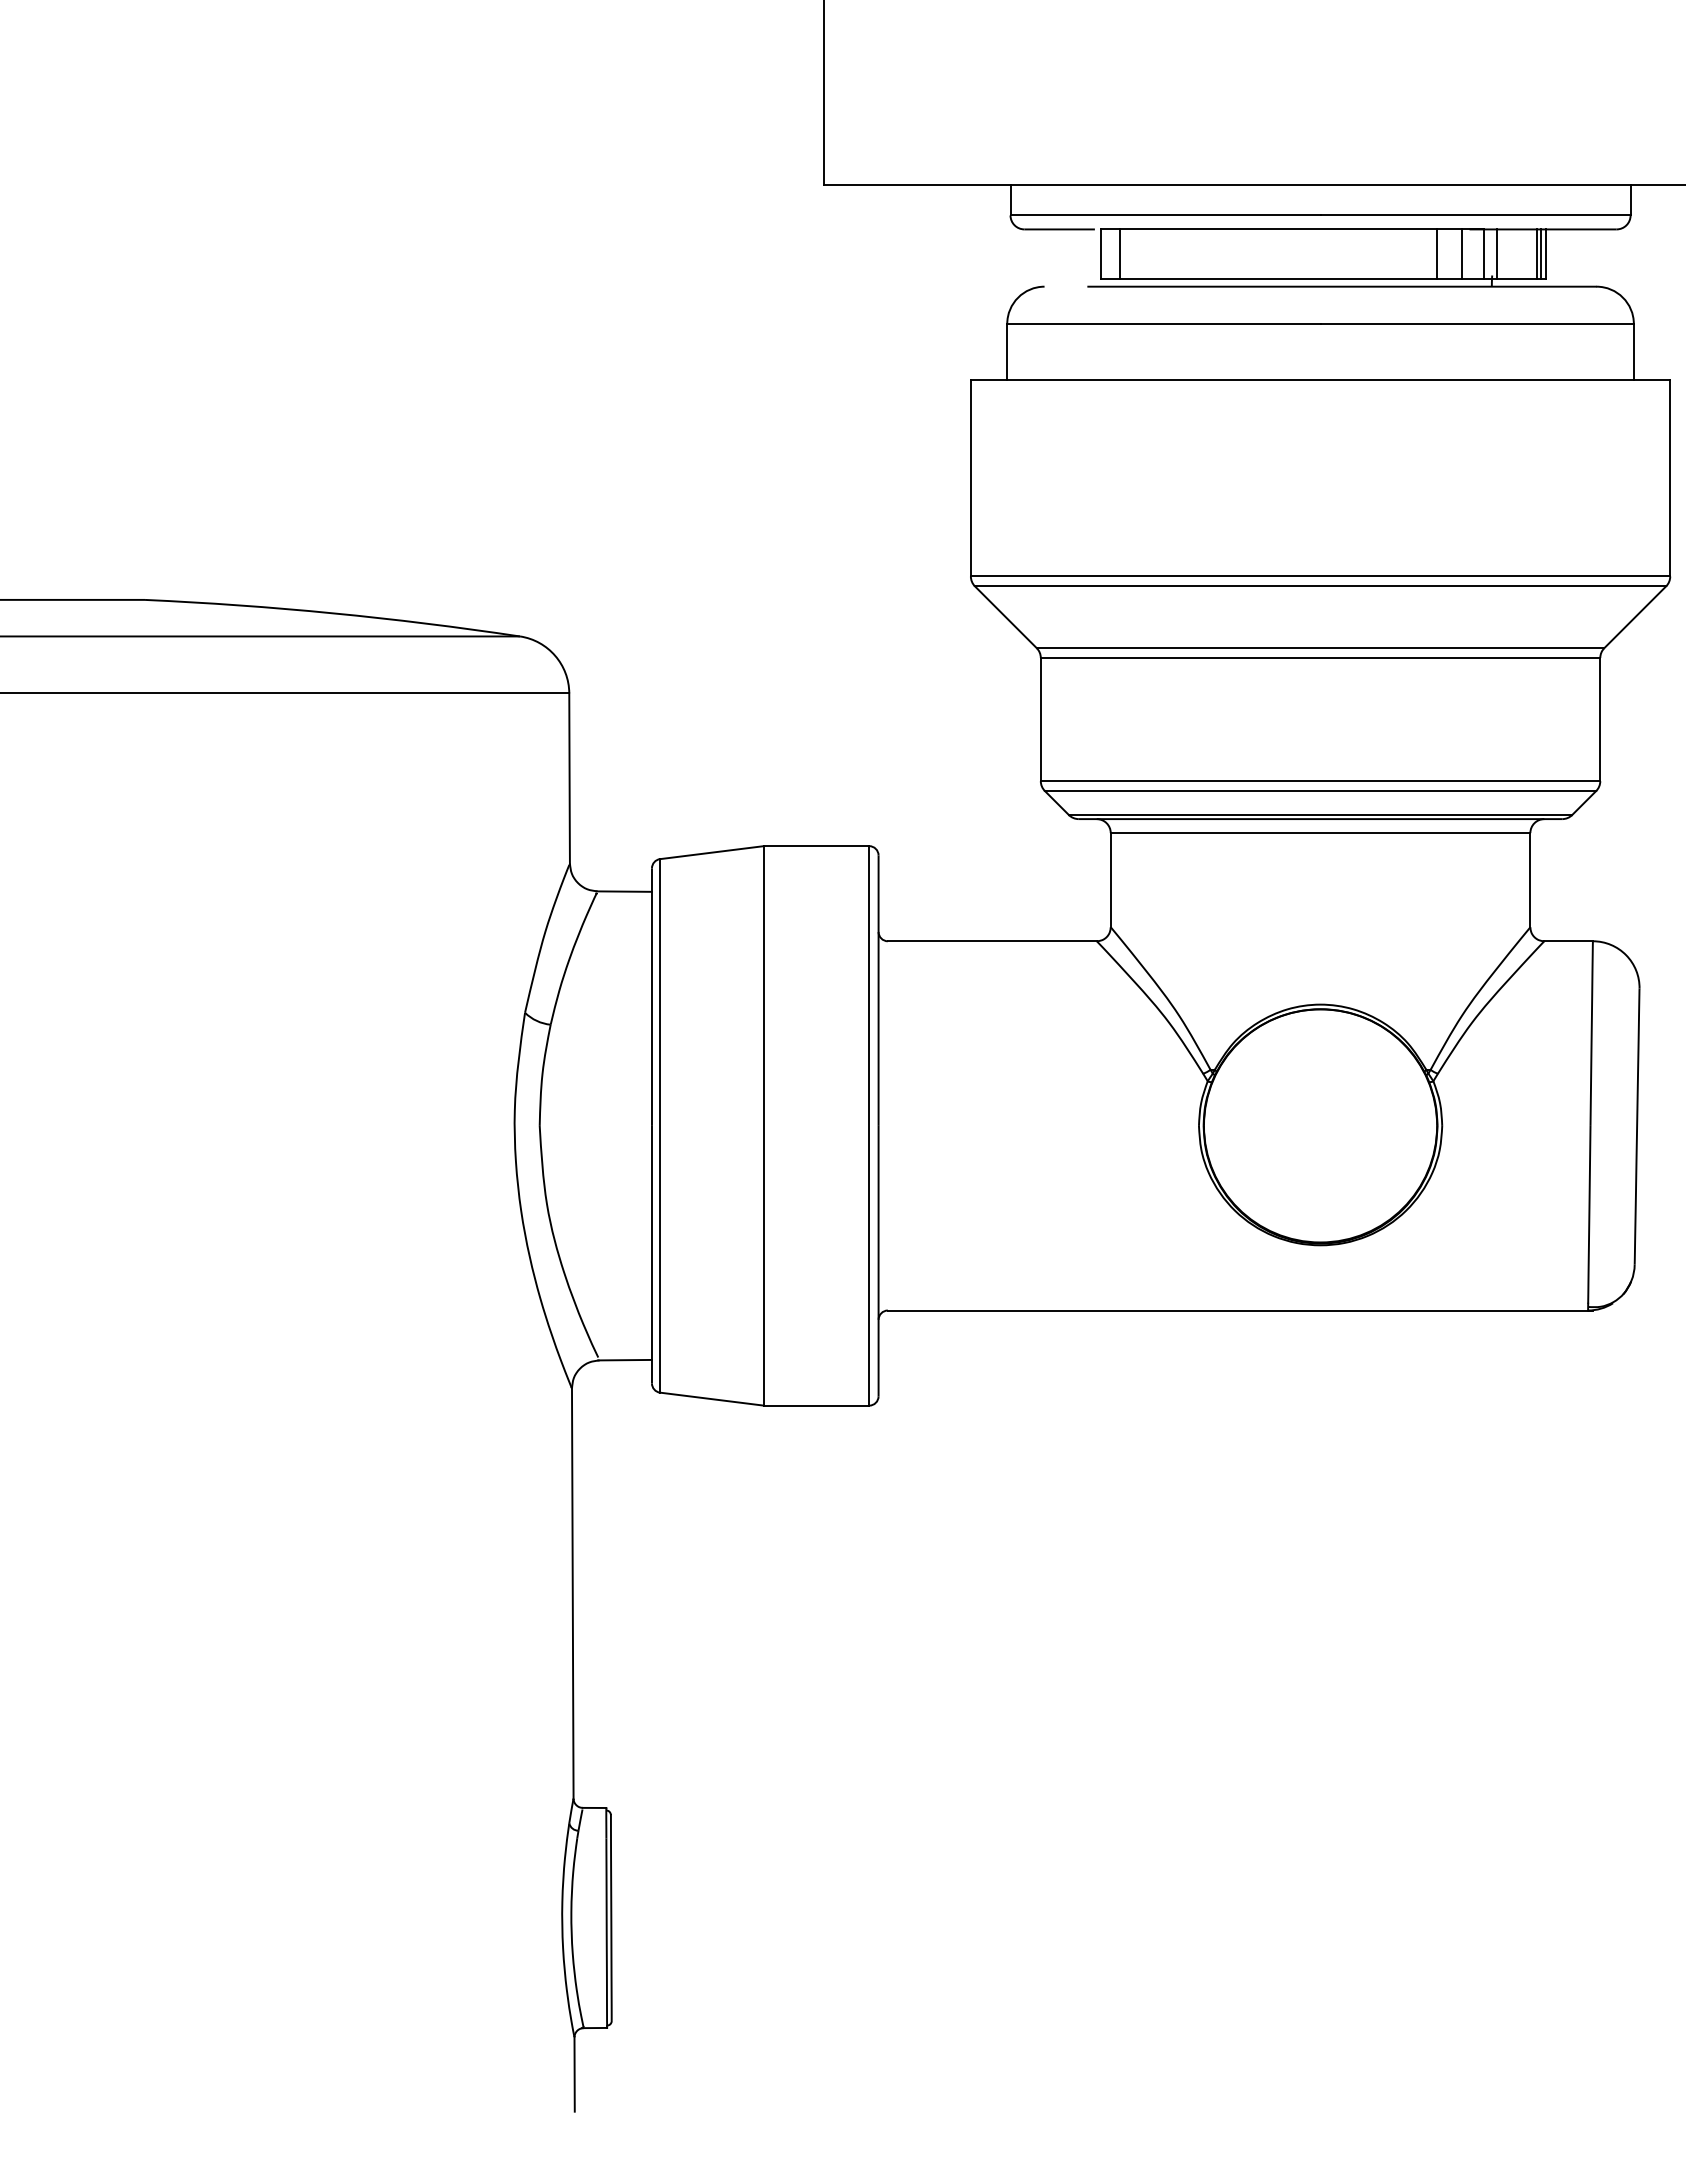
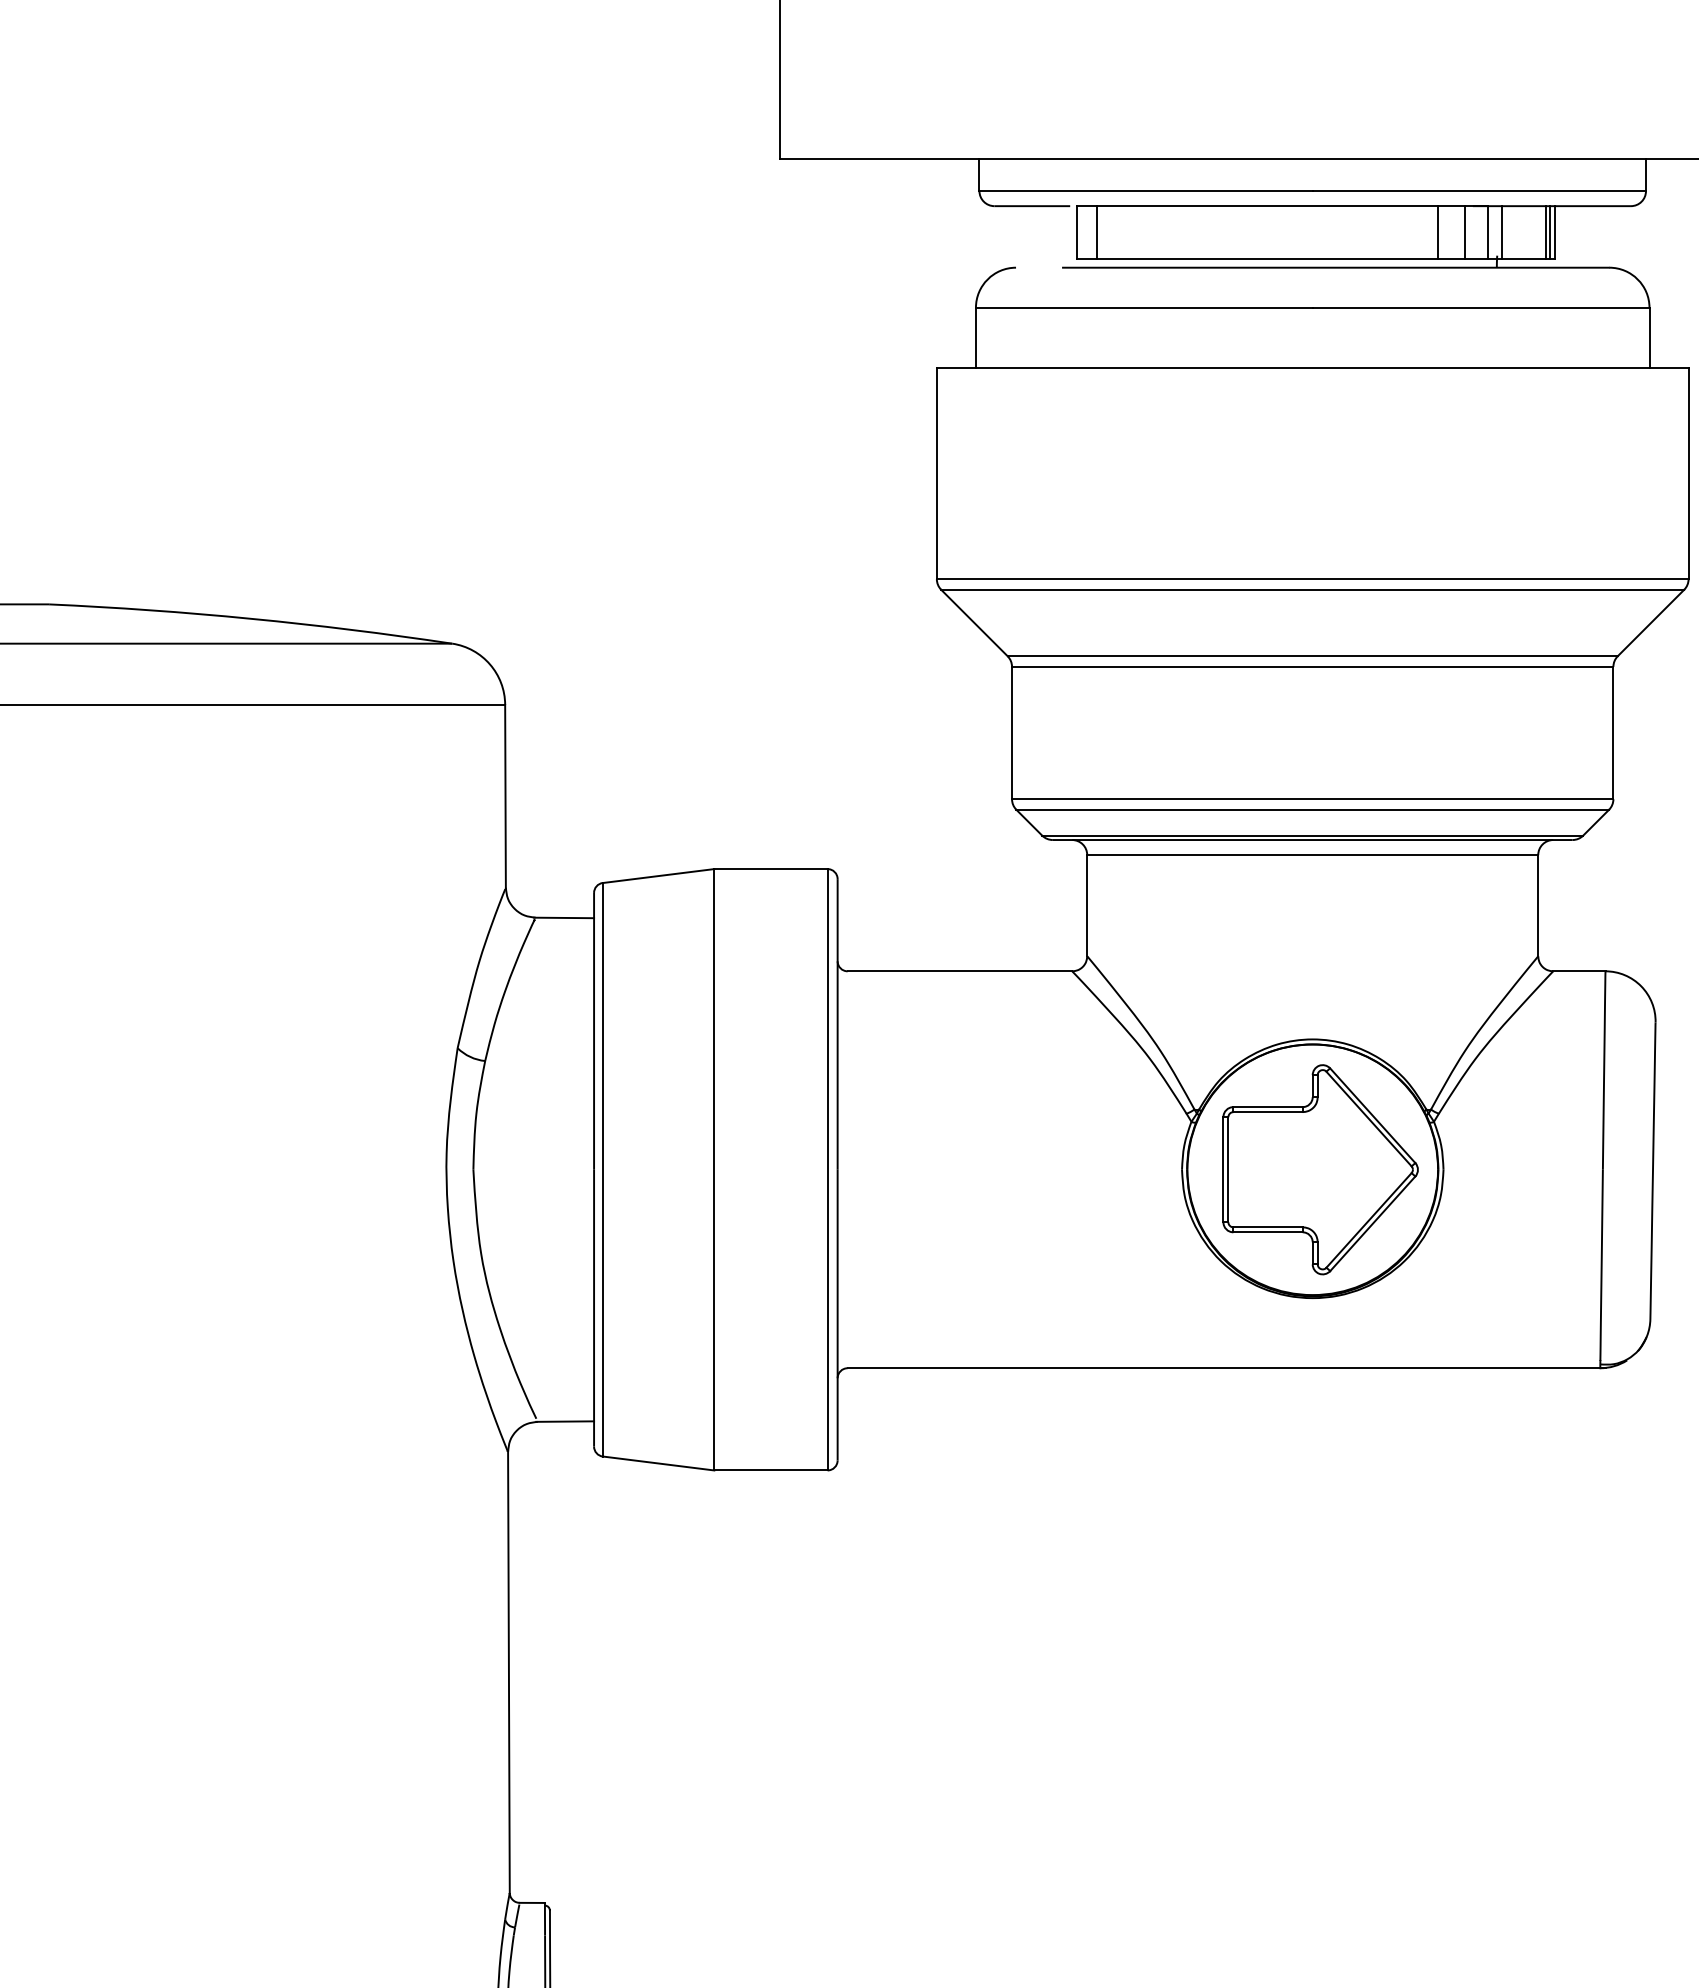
part: (1327, 1125) -> (1320, 1169), added

